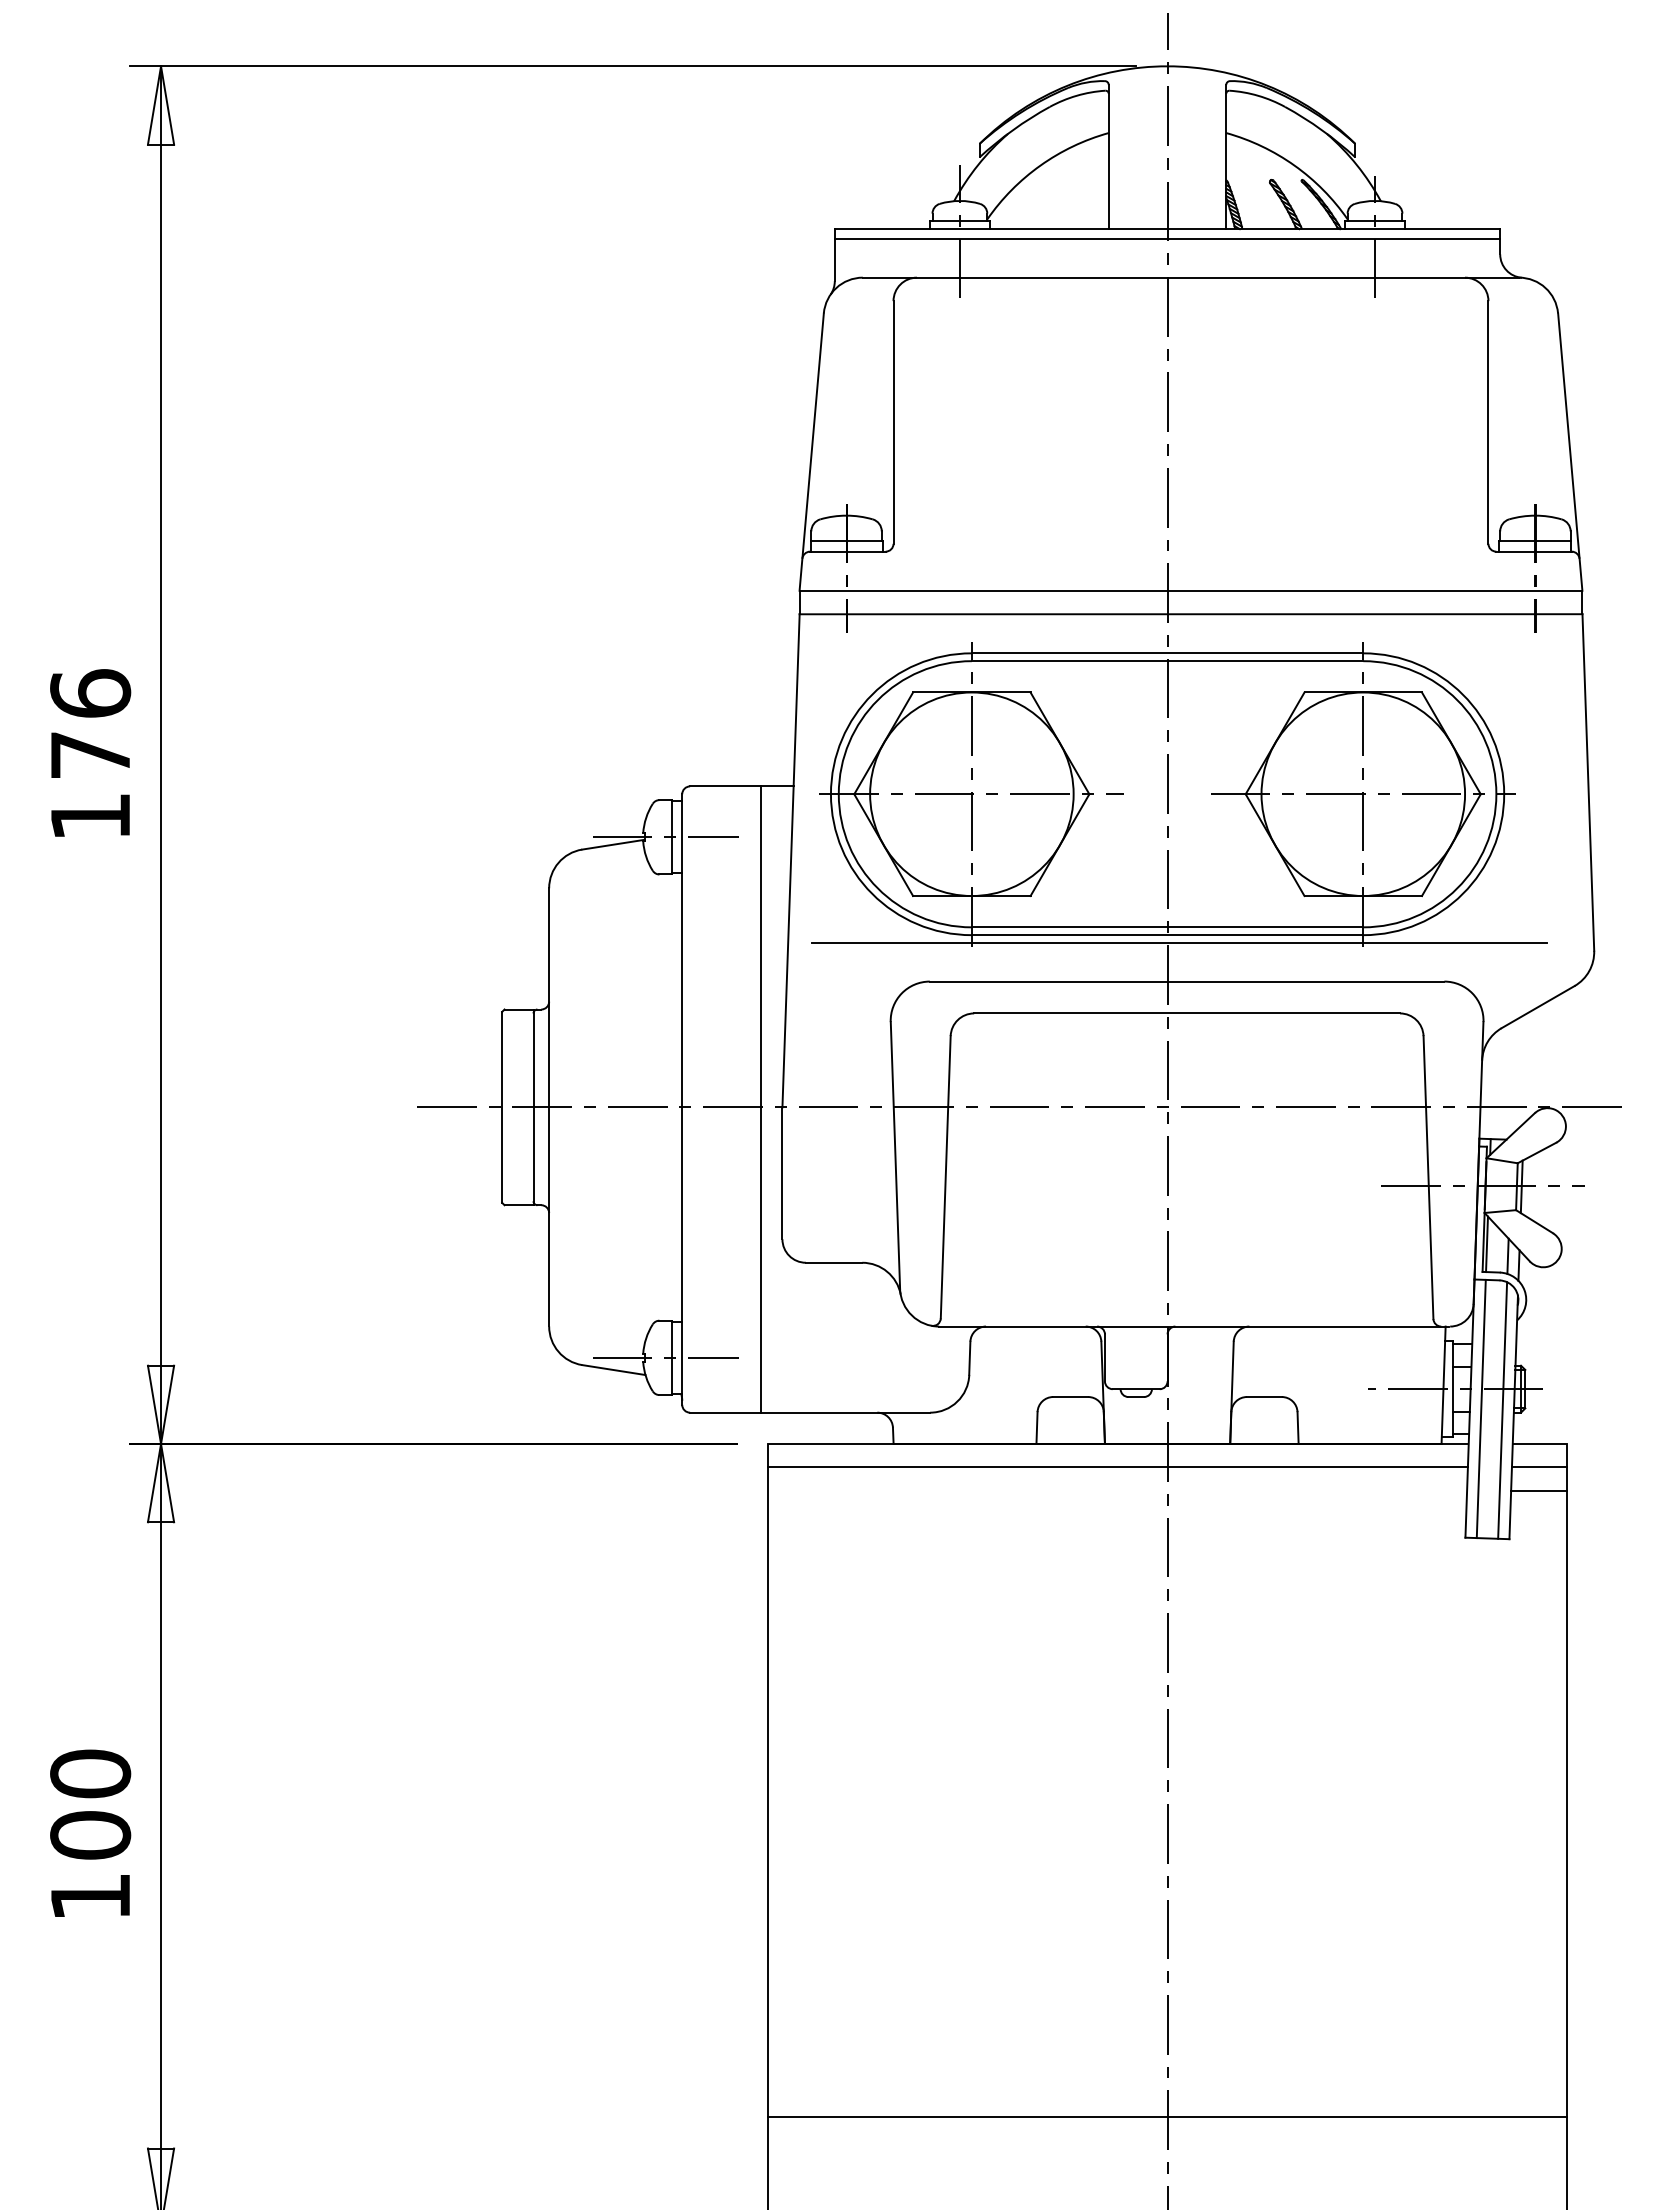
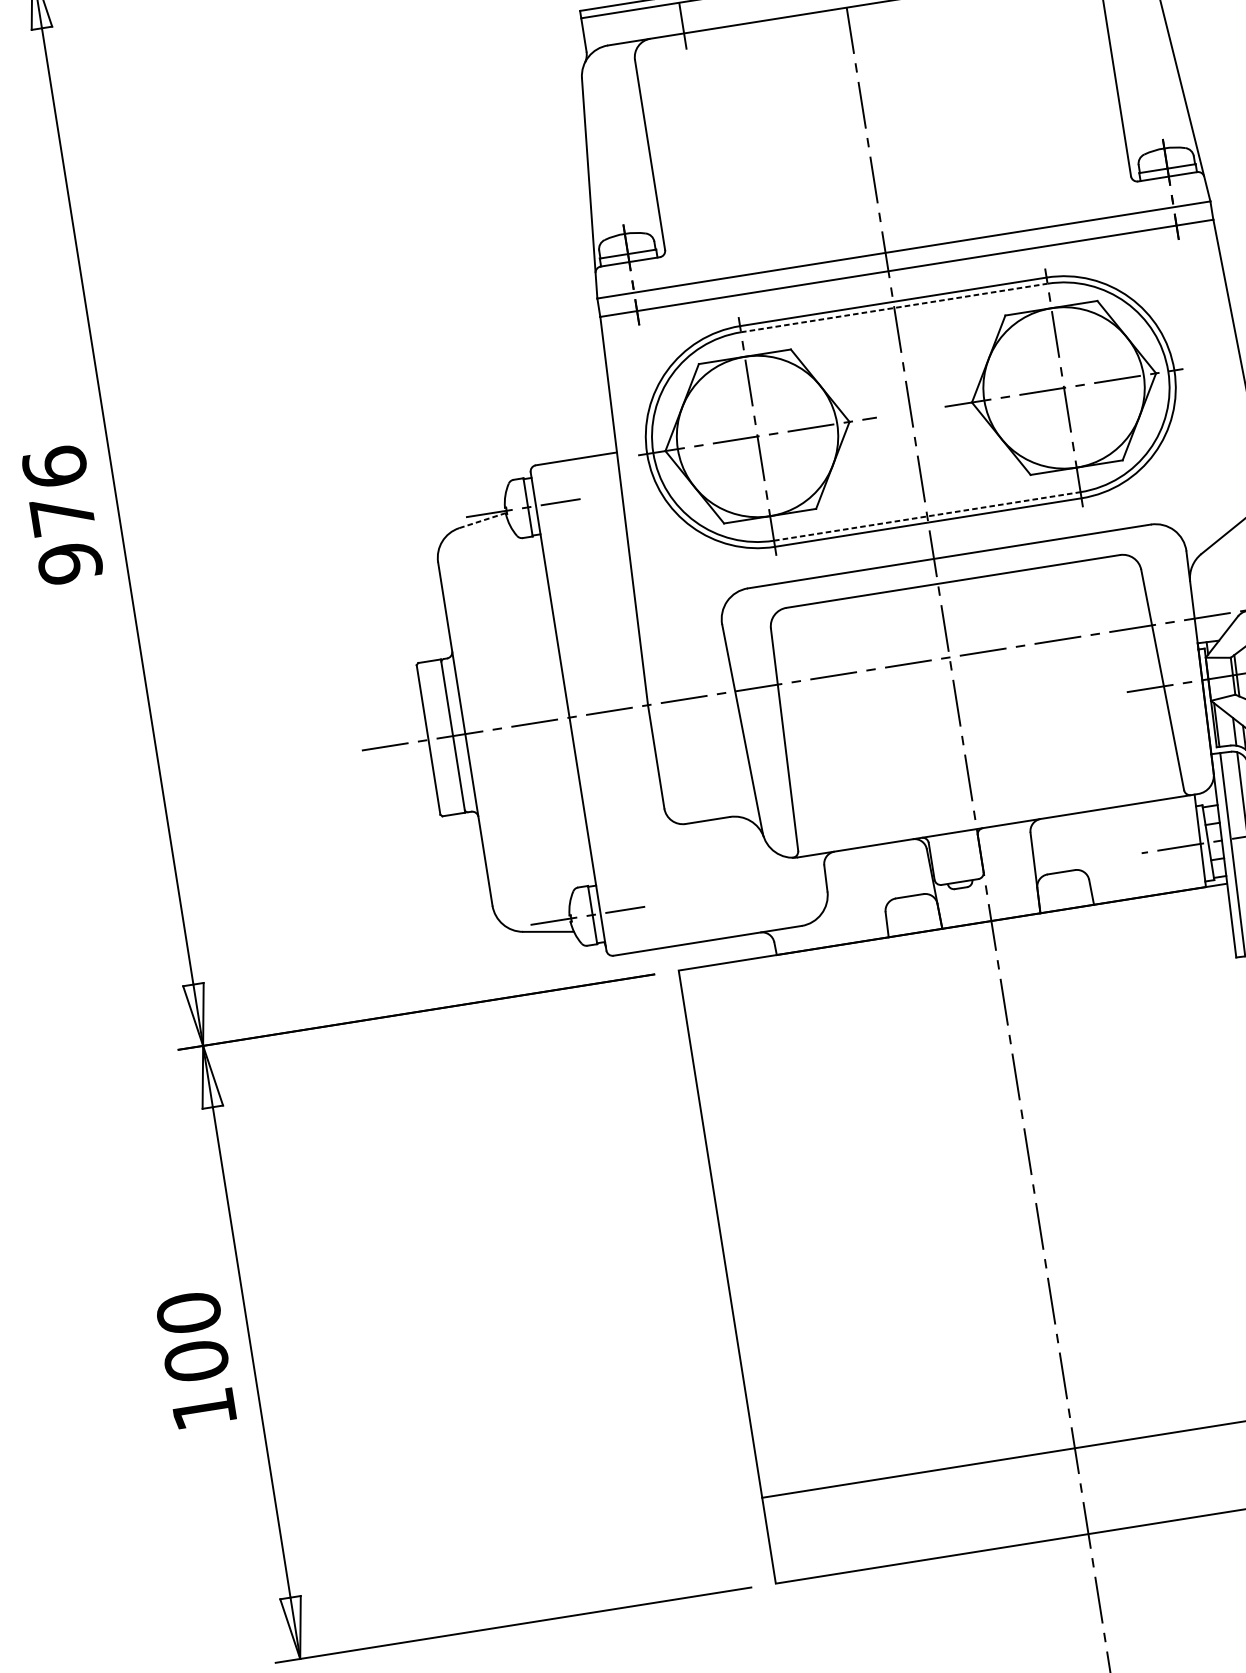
line: (1167, 661) -> (894, 308), solid -> dashed
text: (90, 816) -> (70, 563), 176 -> 976
line: (613, 844) -> (483, 520), solid -> dashed
line: (1167, 927) -> (927, 516), solid -> dashed
line: (1178, 942) -> (937, 526), removed
line: (760, 1099) -> (629, 701), removed
line: (1117, 1467) -> (955, 945), removed

